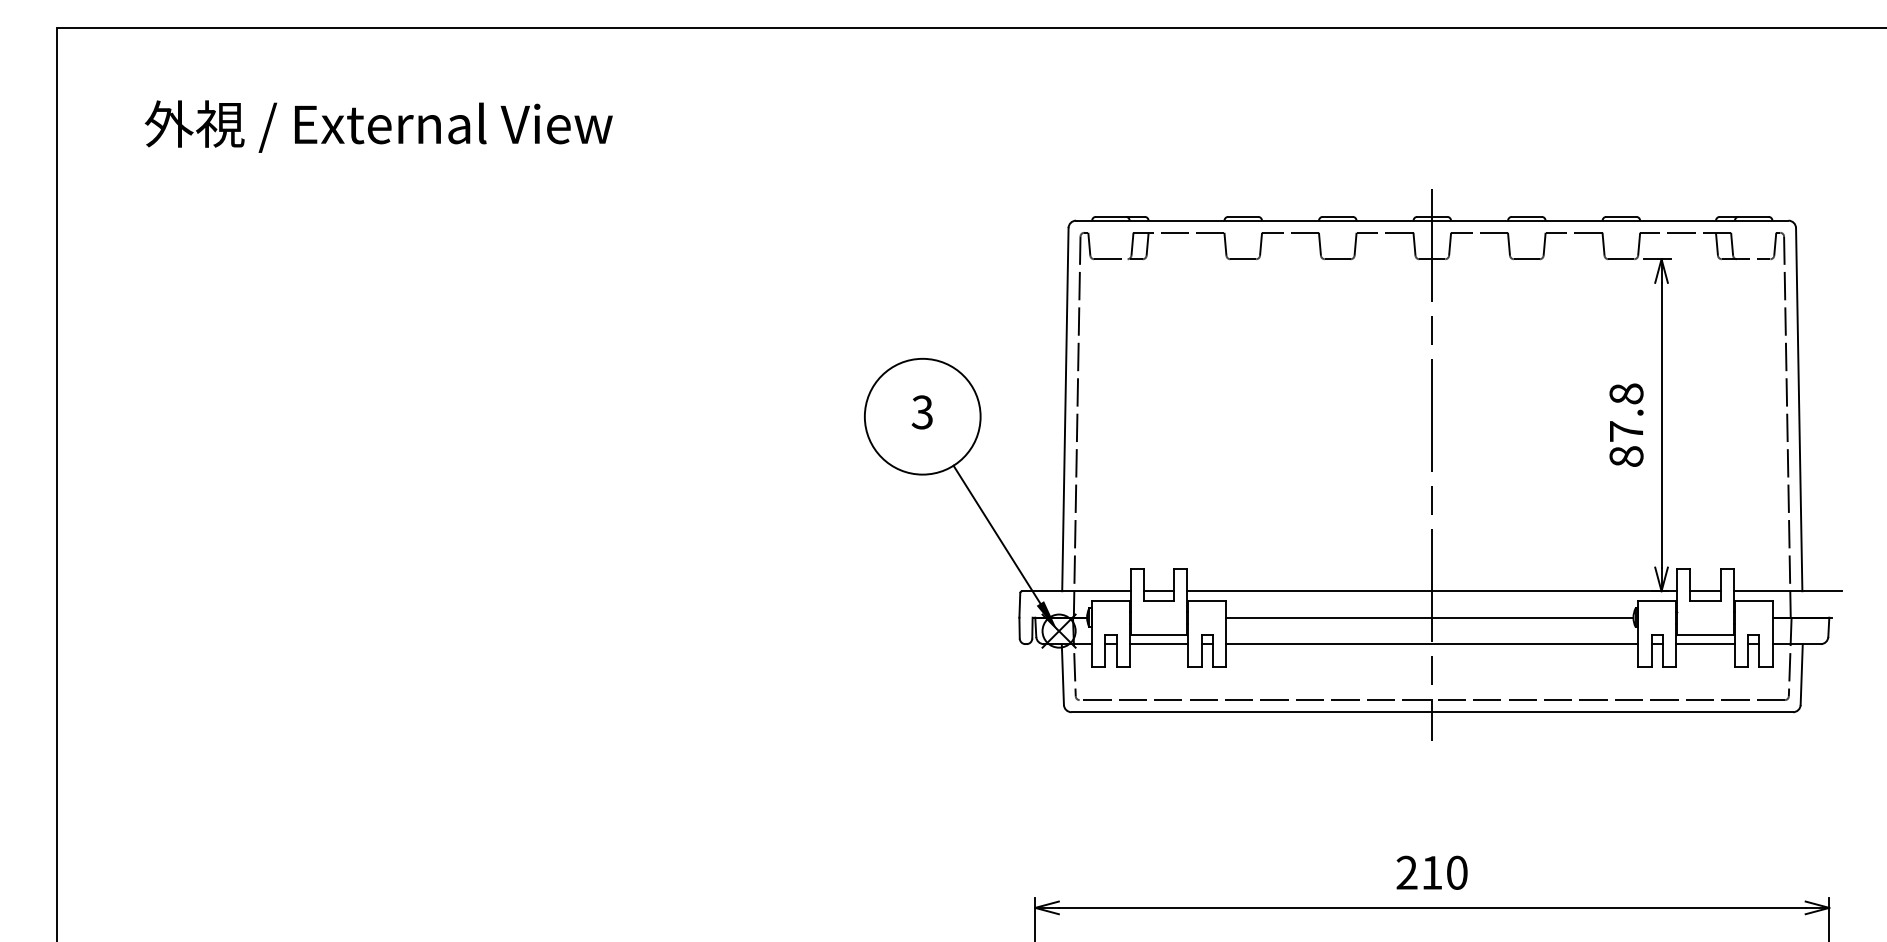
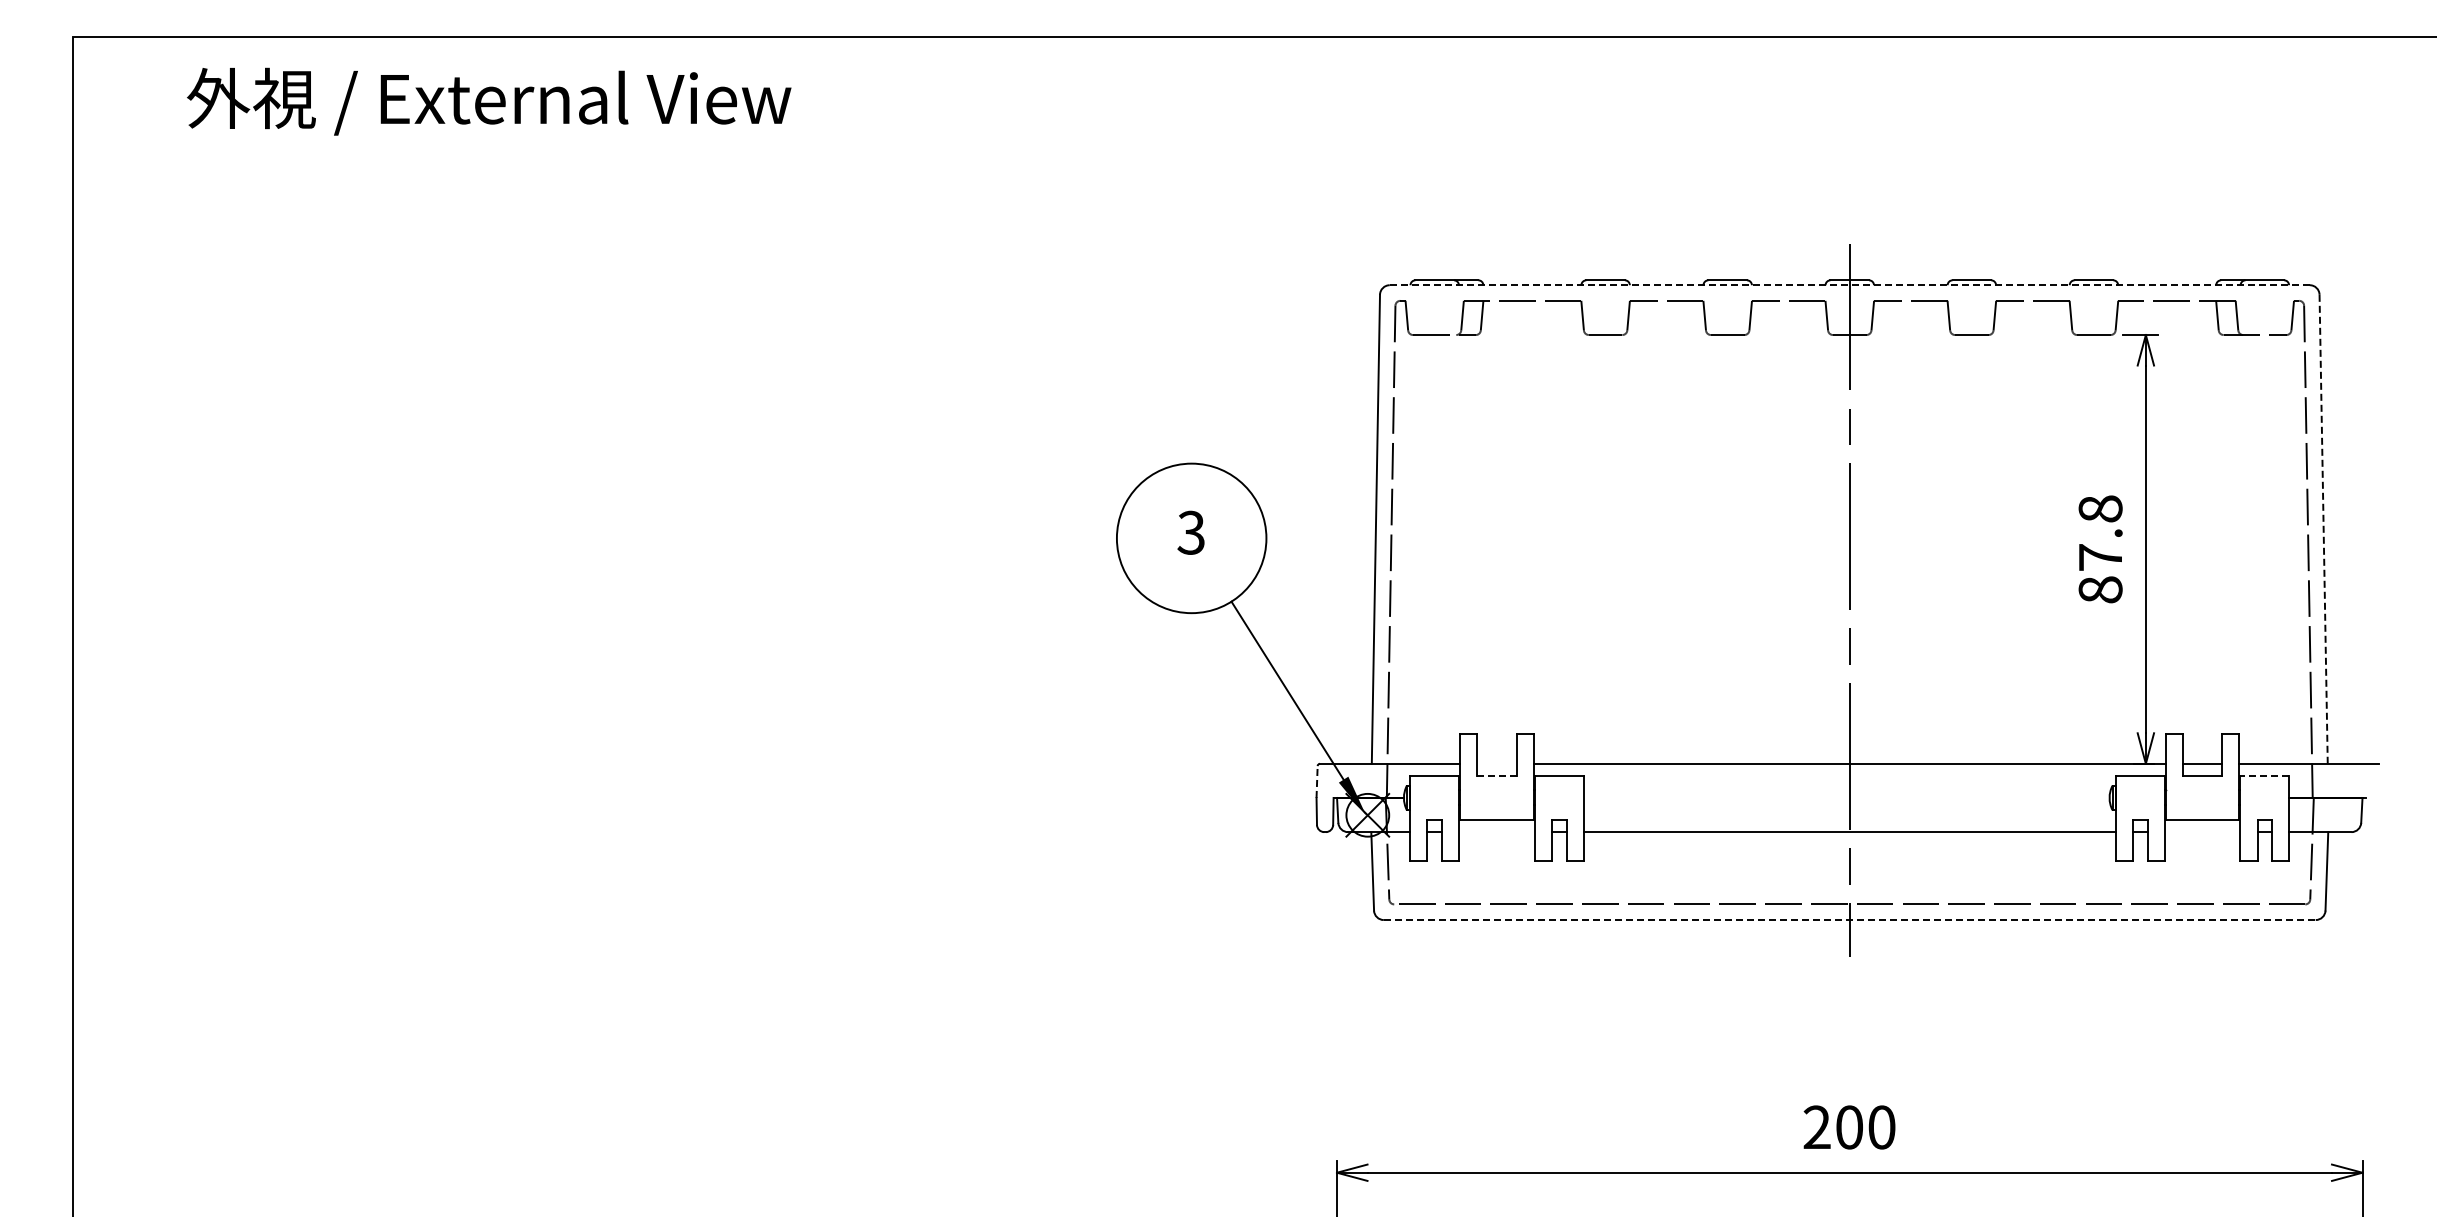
text: (379, 126) -> (489, 101), moved
line: (1432, 220) -> (1850, 285), solid -> dashed
line: (1799, 409) -> (2323, 529), solid -> dashed
line: (1158, 591) -> (1496, 763), removed
line: (1158, 600) -> (1496, 775), solid -> dashed
line: (1753, 600) -> (2264, 775), solid -> dashed
line: (1020, 605) -> (1317, 782), solid -> dashed
line: (1429, 617) -> (1846, 797), removed
line: (1158, 644) -> (1496, 832), removed
line: (1705, 644) -> (2202, 832), removed
line: (1432, 712) -> (1849, 920), solid -> dashed
text: (1432, 872) -> (1849, 1127), 210 -> 200

